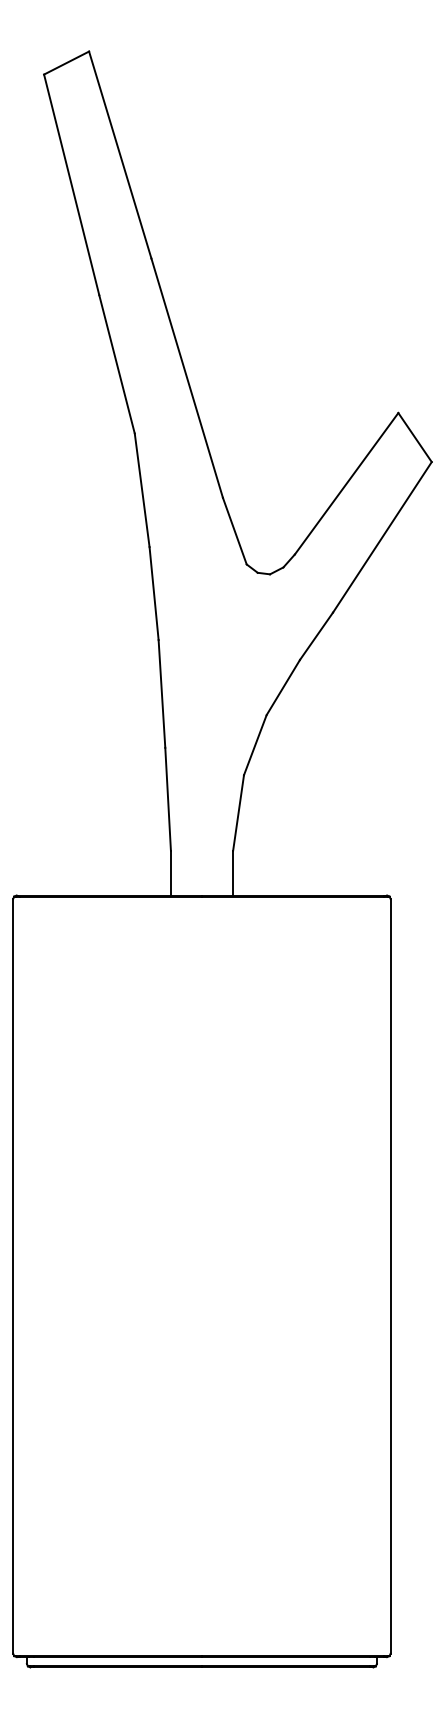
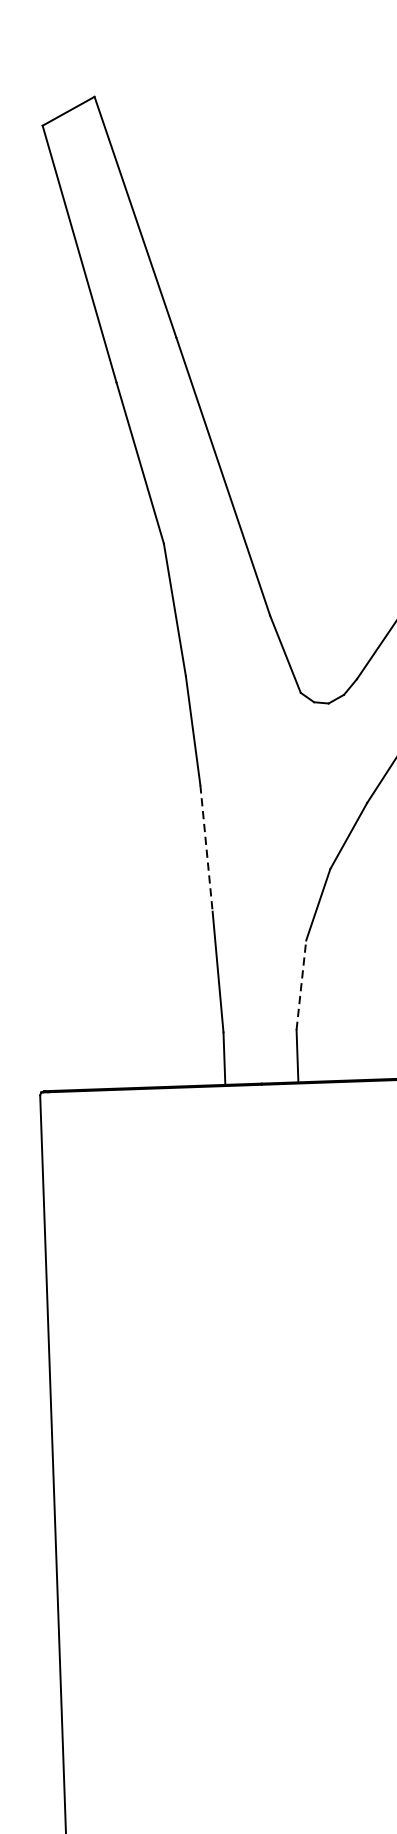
line: (161, 693) -> (205, 847), solid -> dashed
line: (238, 812) -> (301, 984), solid -> dashed

